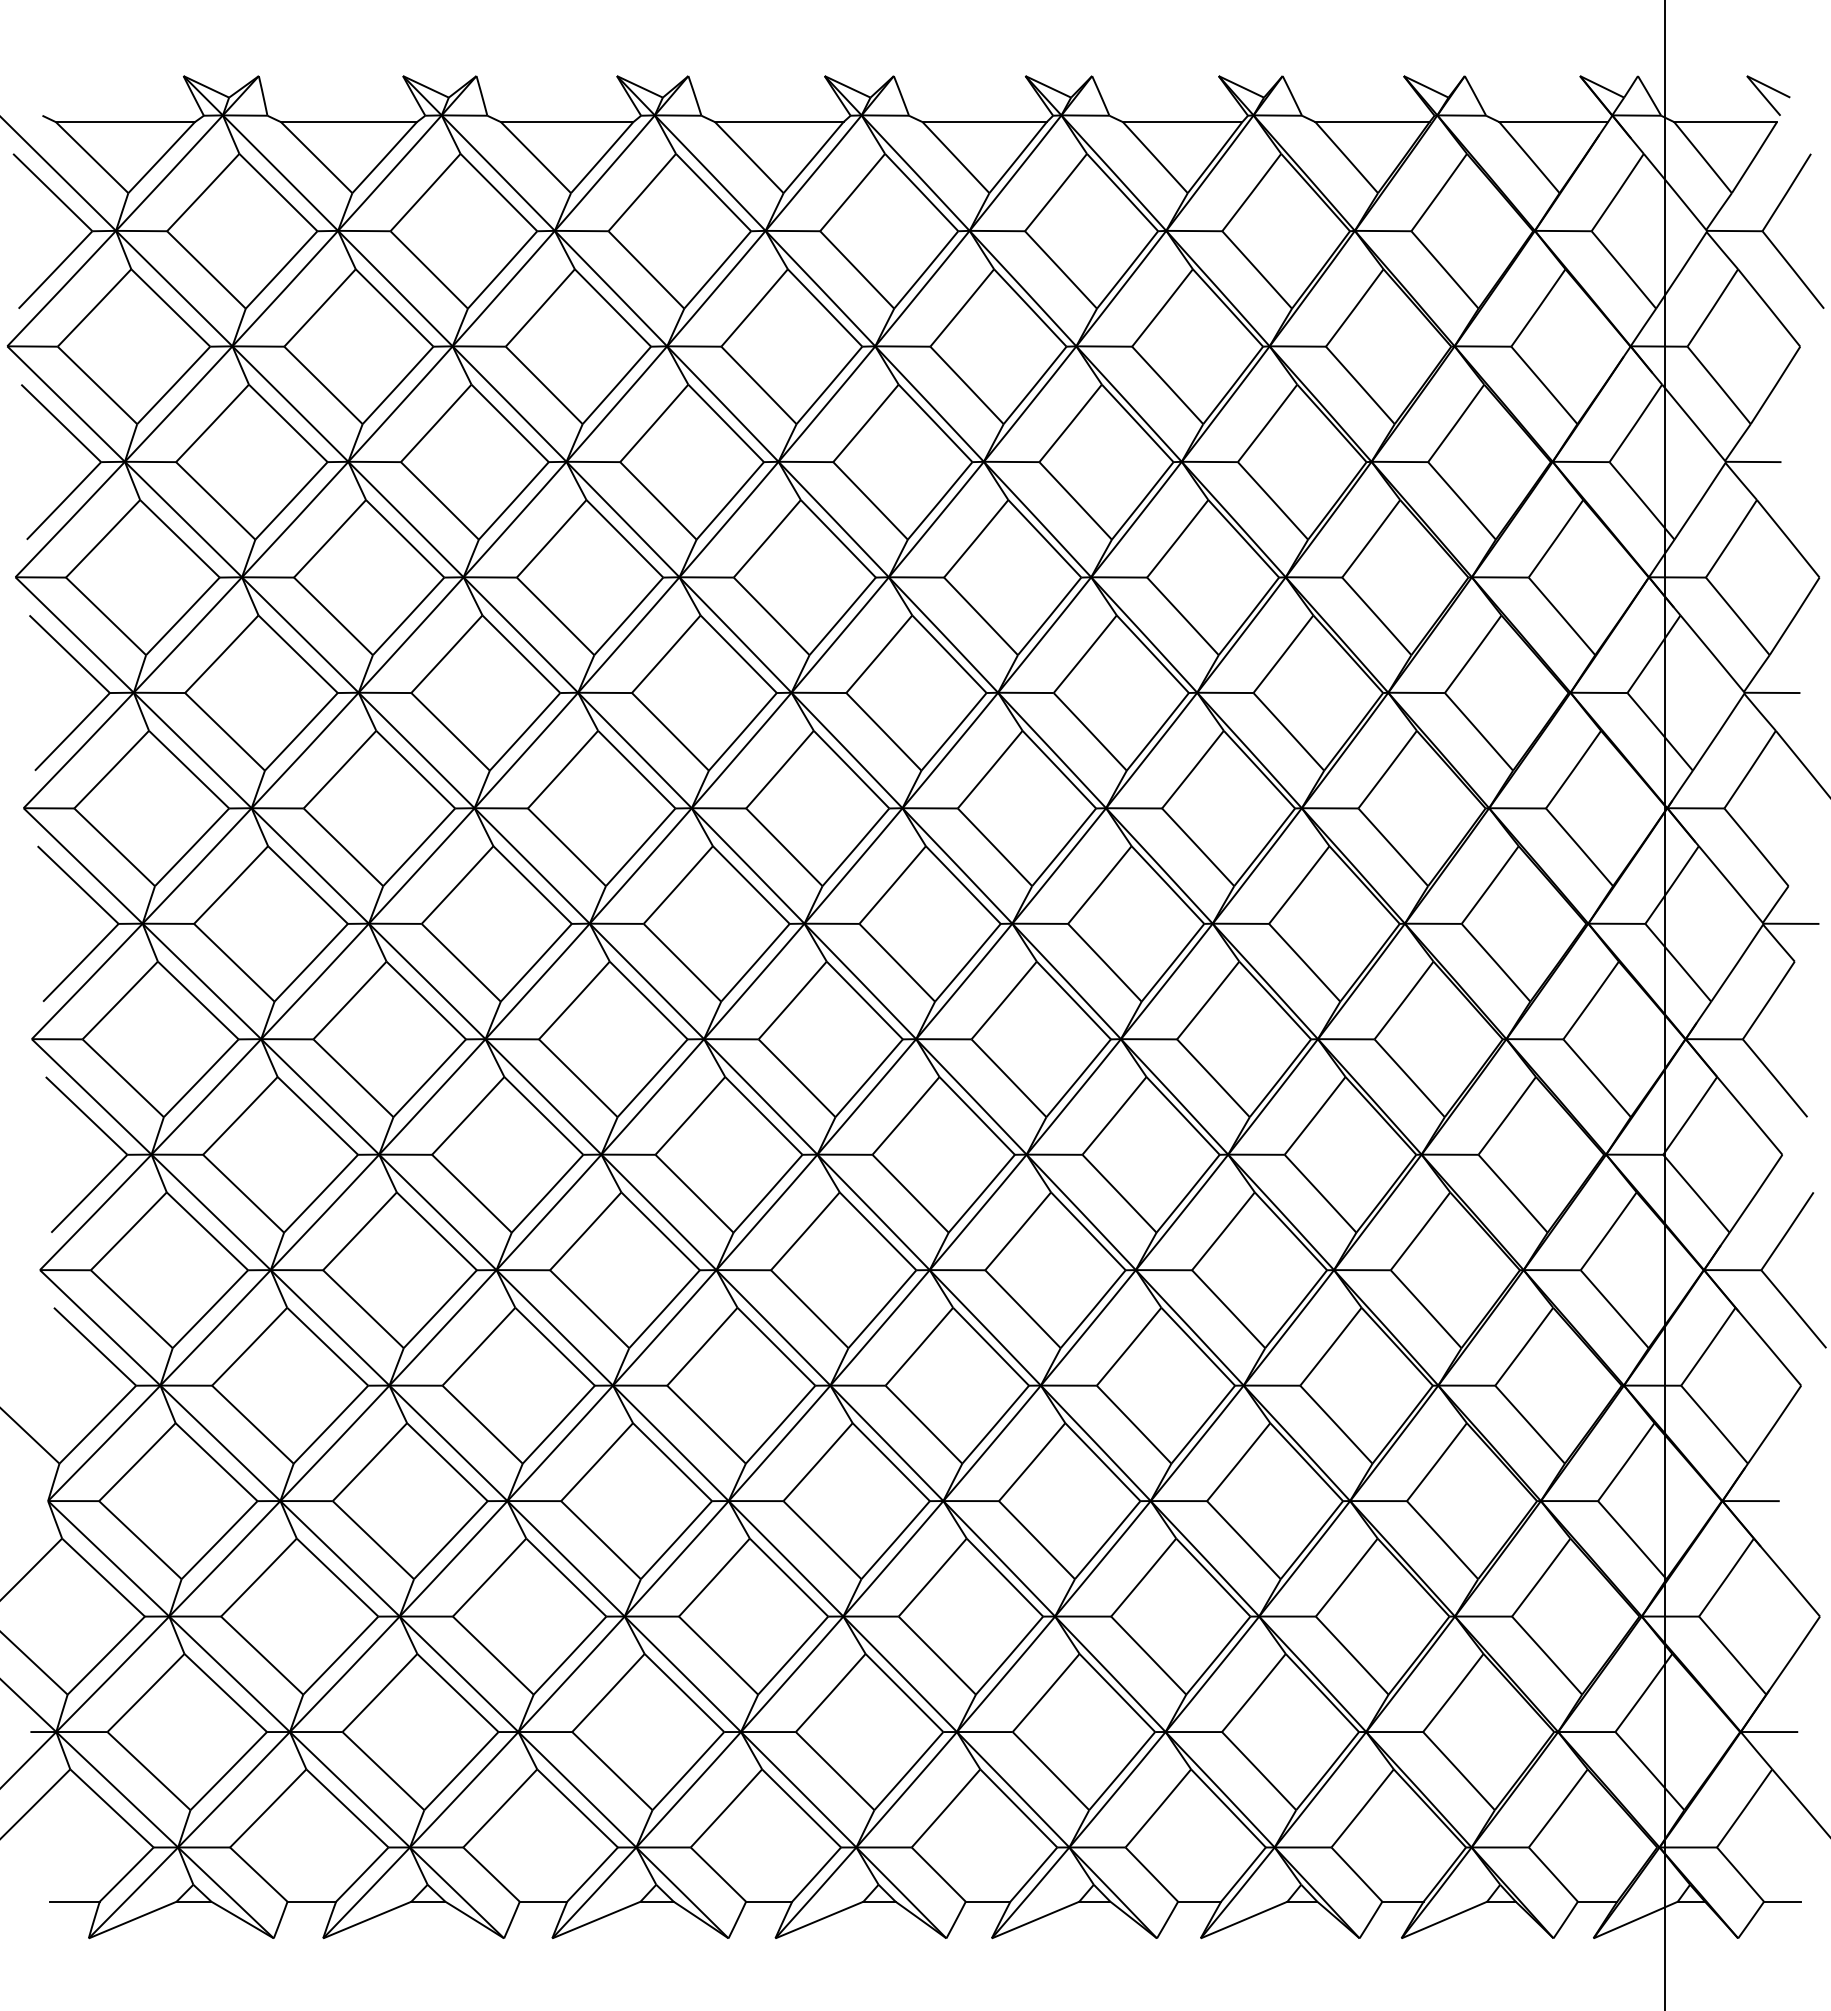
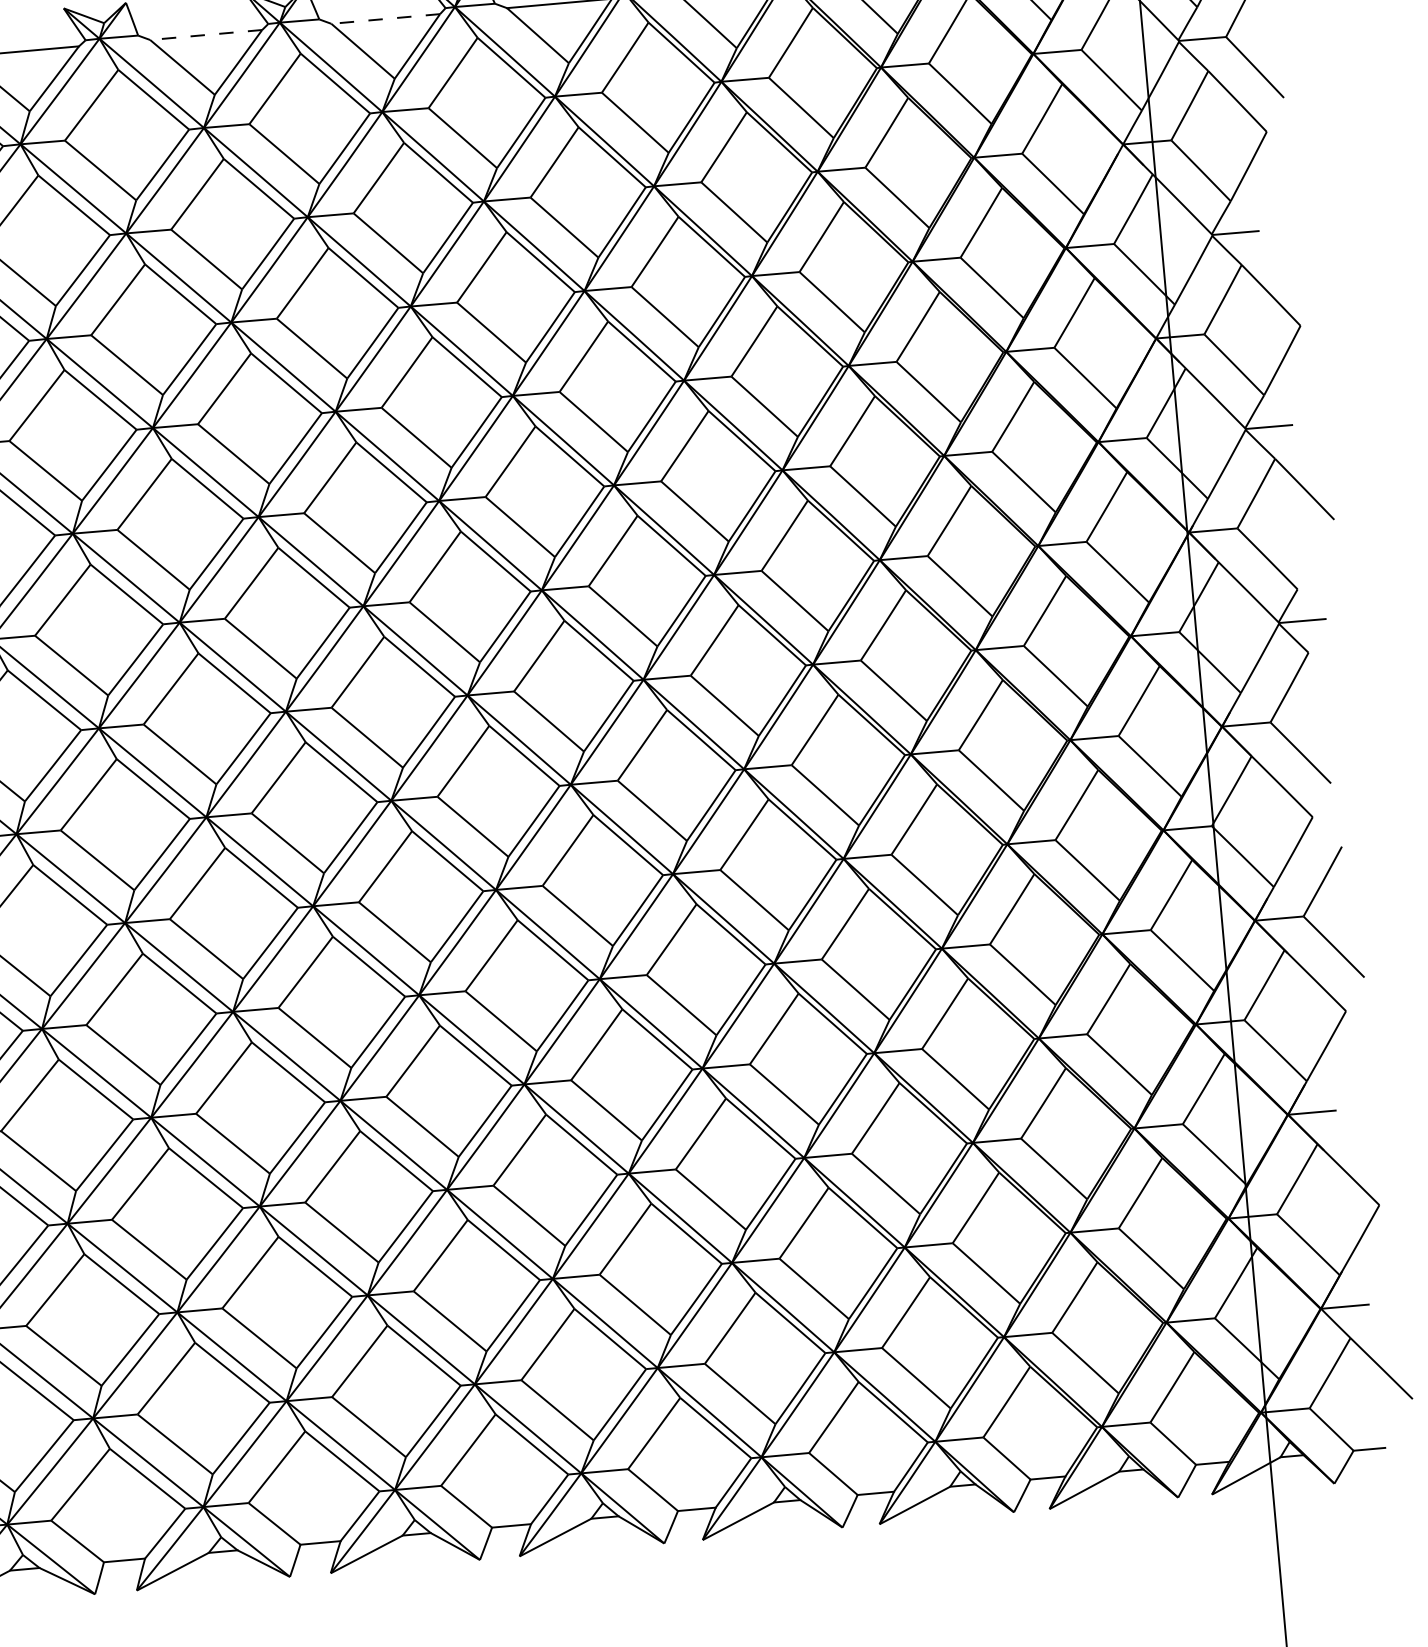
line: (566, 122) -> (205, 35), solid -> dashed
line: (778, 122) -> (385, 19), solid -> dashed

